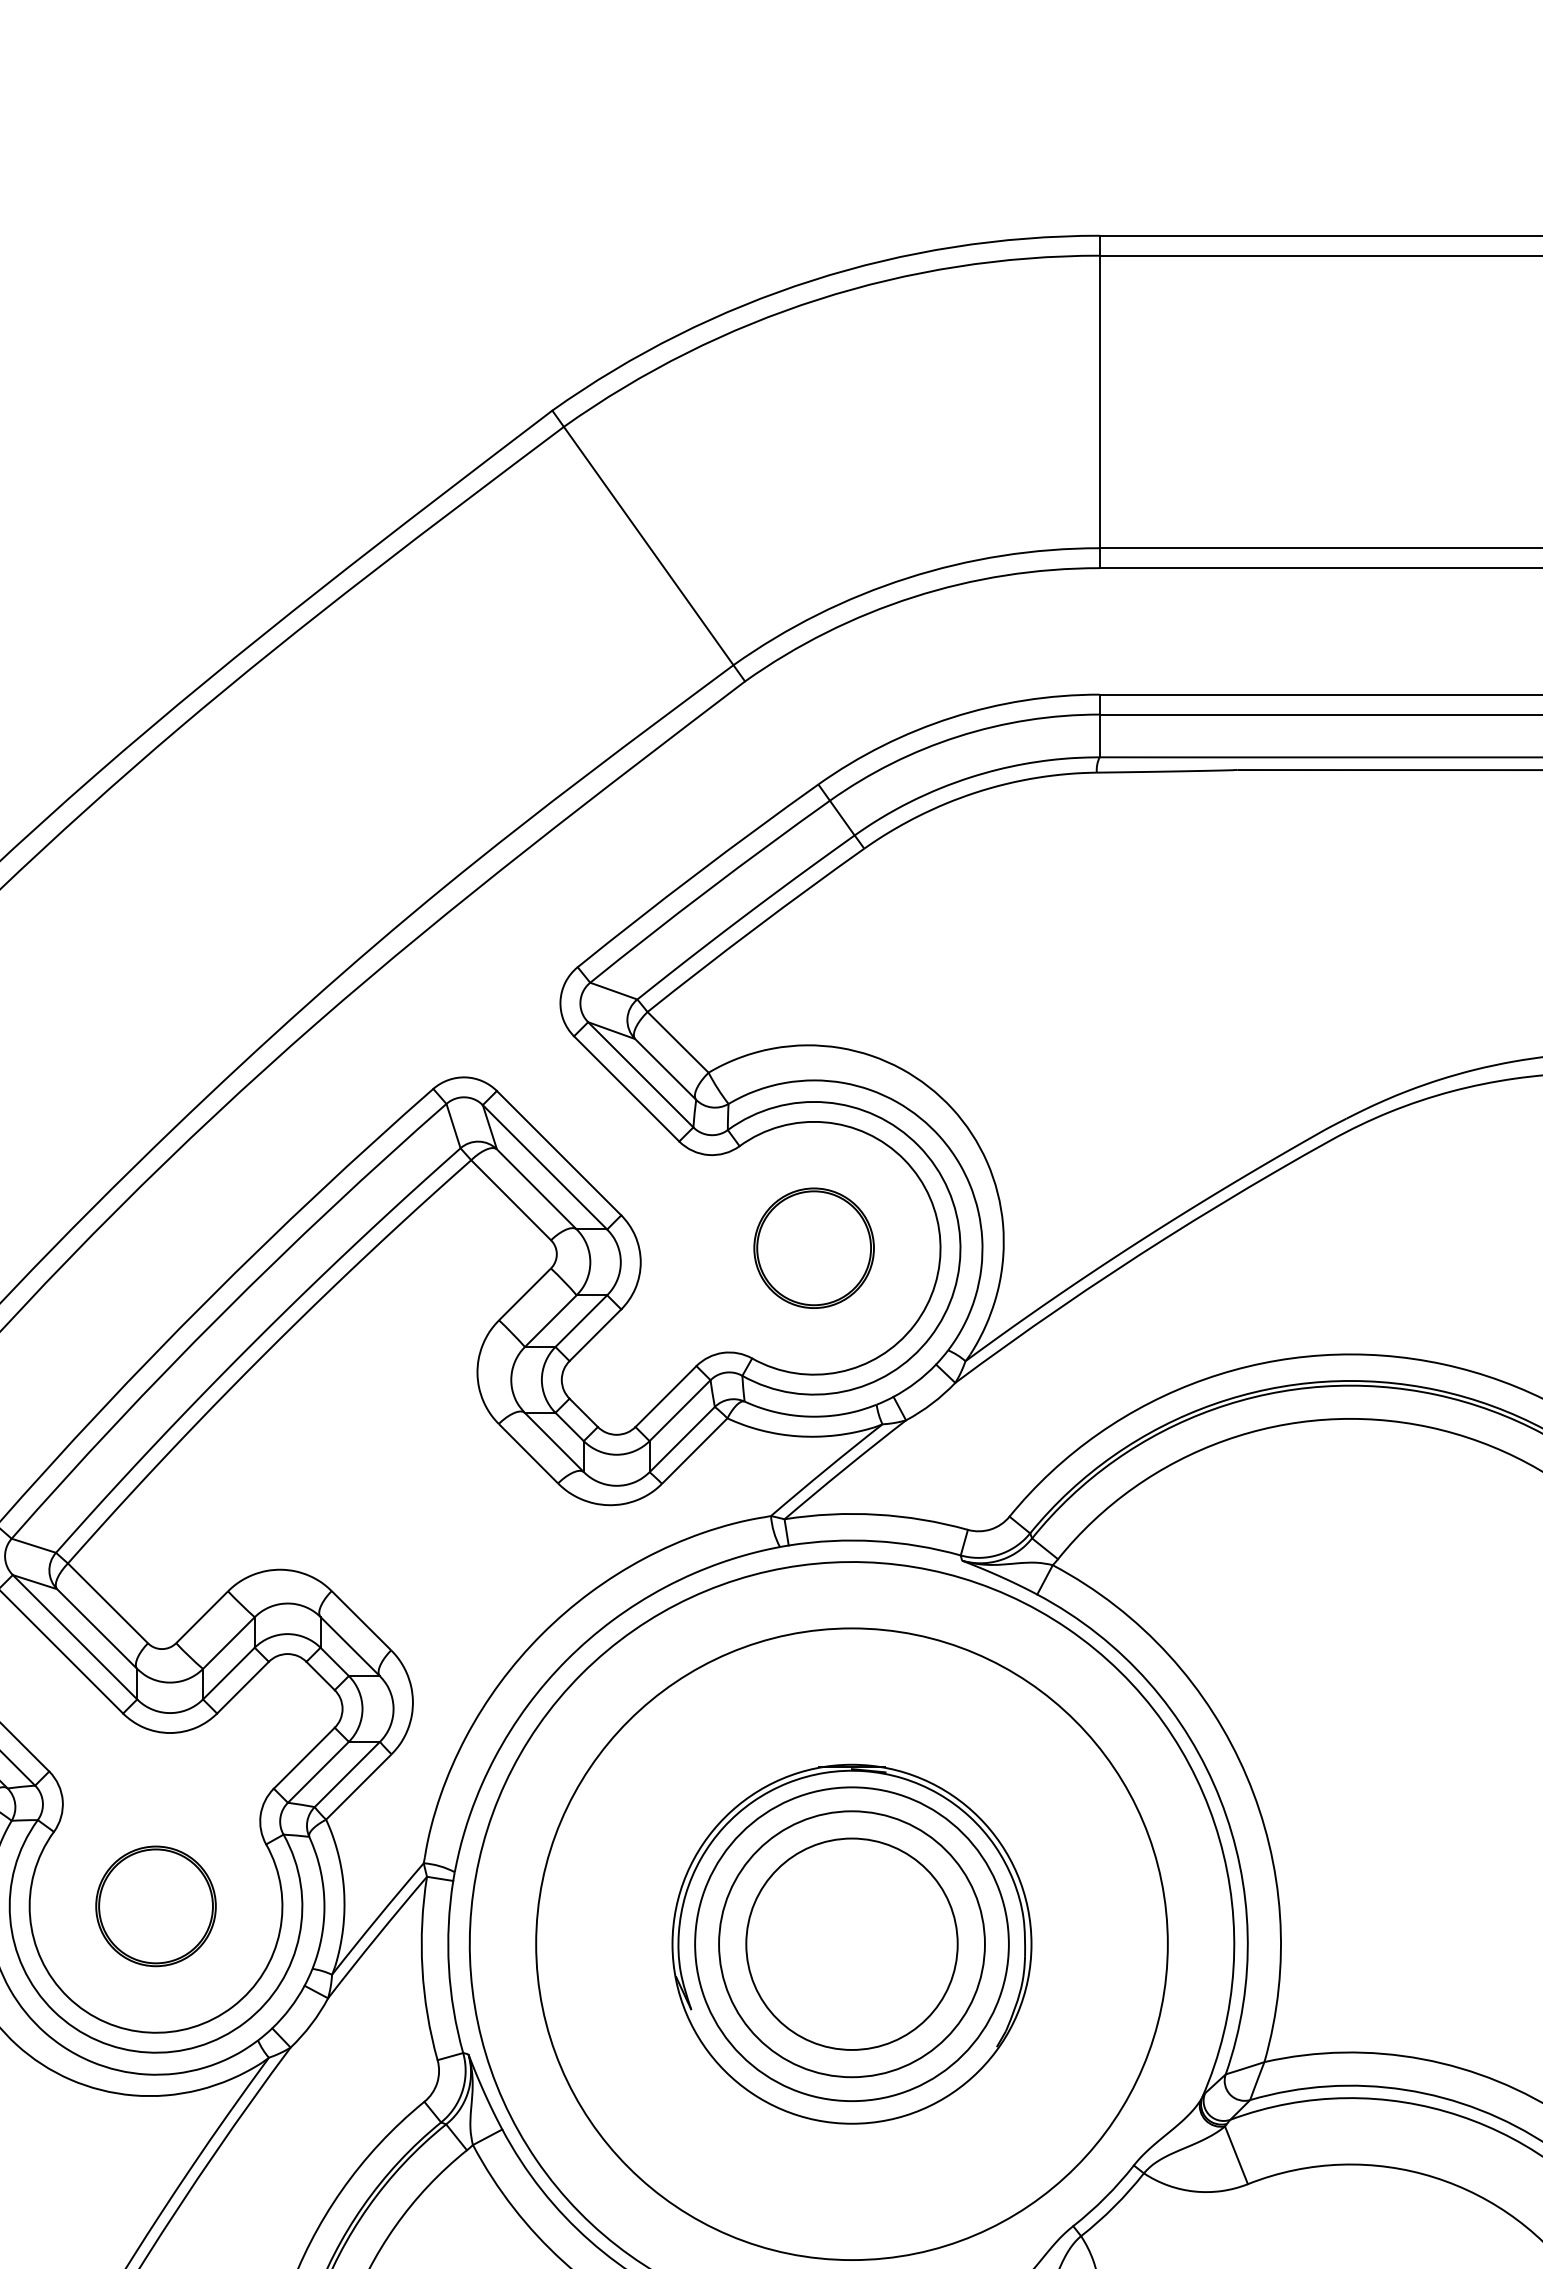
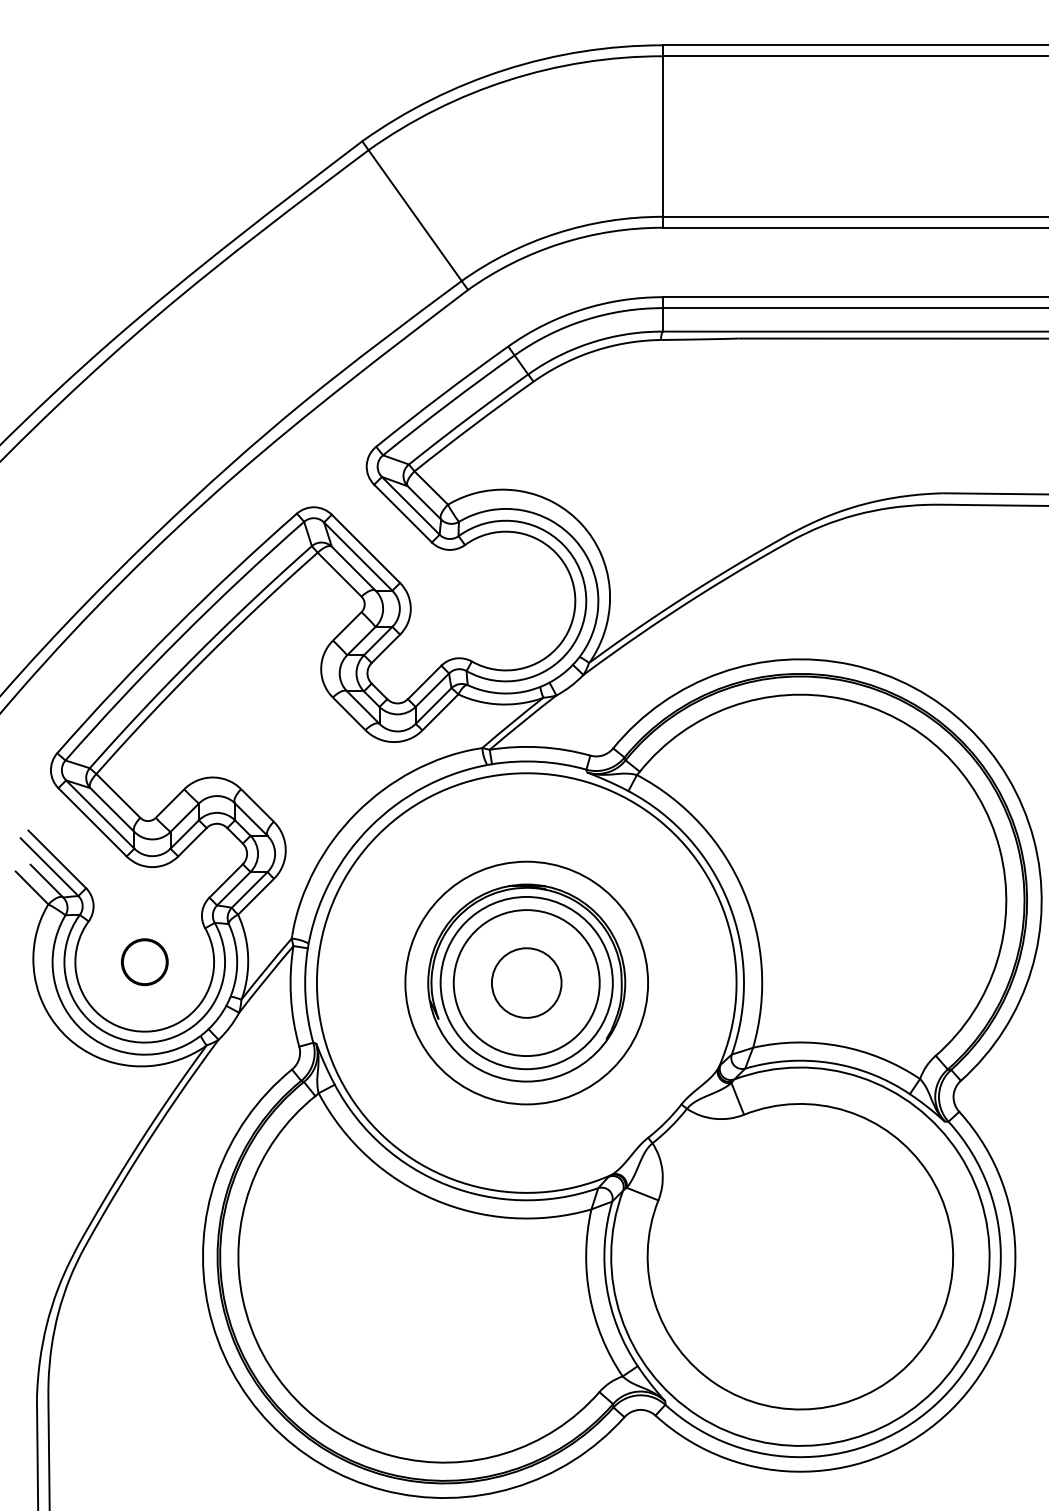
circle: (813, 1247) -> (505, 600), removed
part: (155, 1904) -> (144, 961), size x0.7
circle: (851, 1943) -> (526, 982), size x0.7
circle: (851, 1945) -> (526, 983), size x0.6

